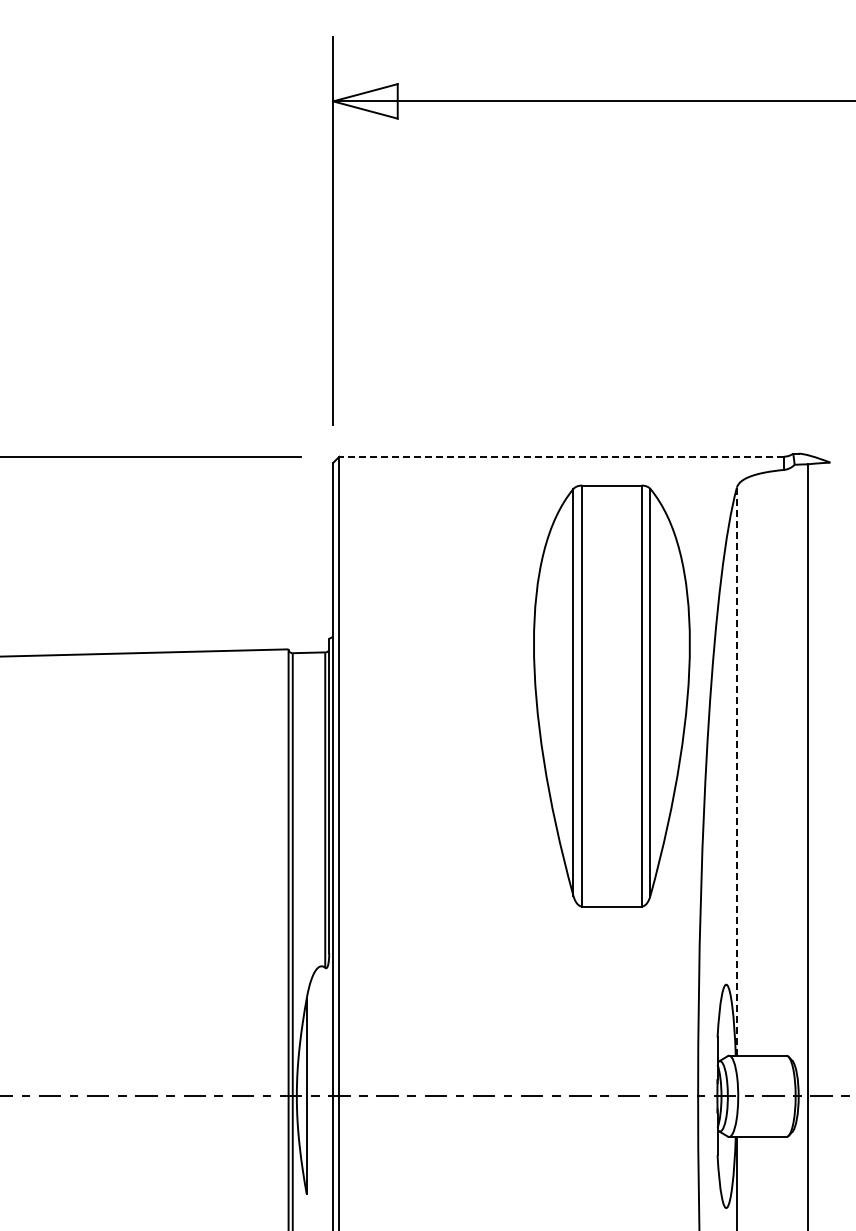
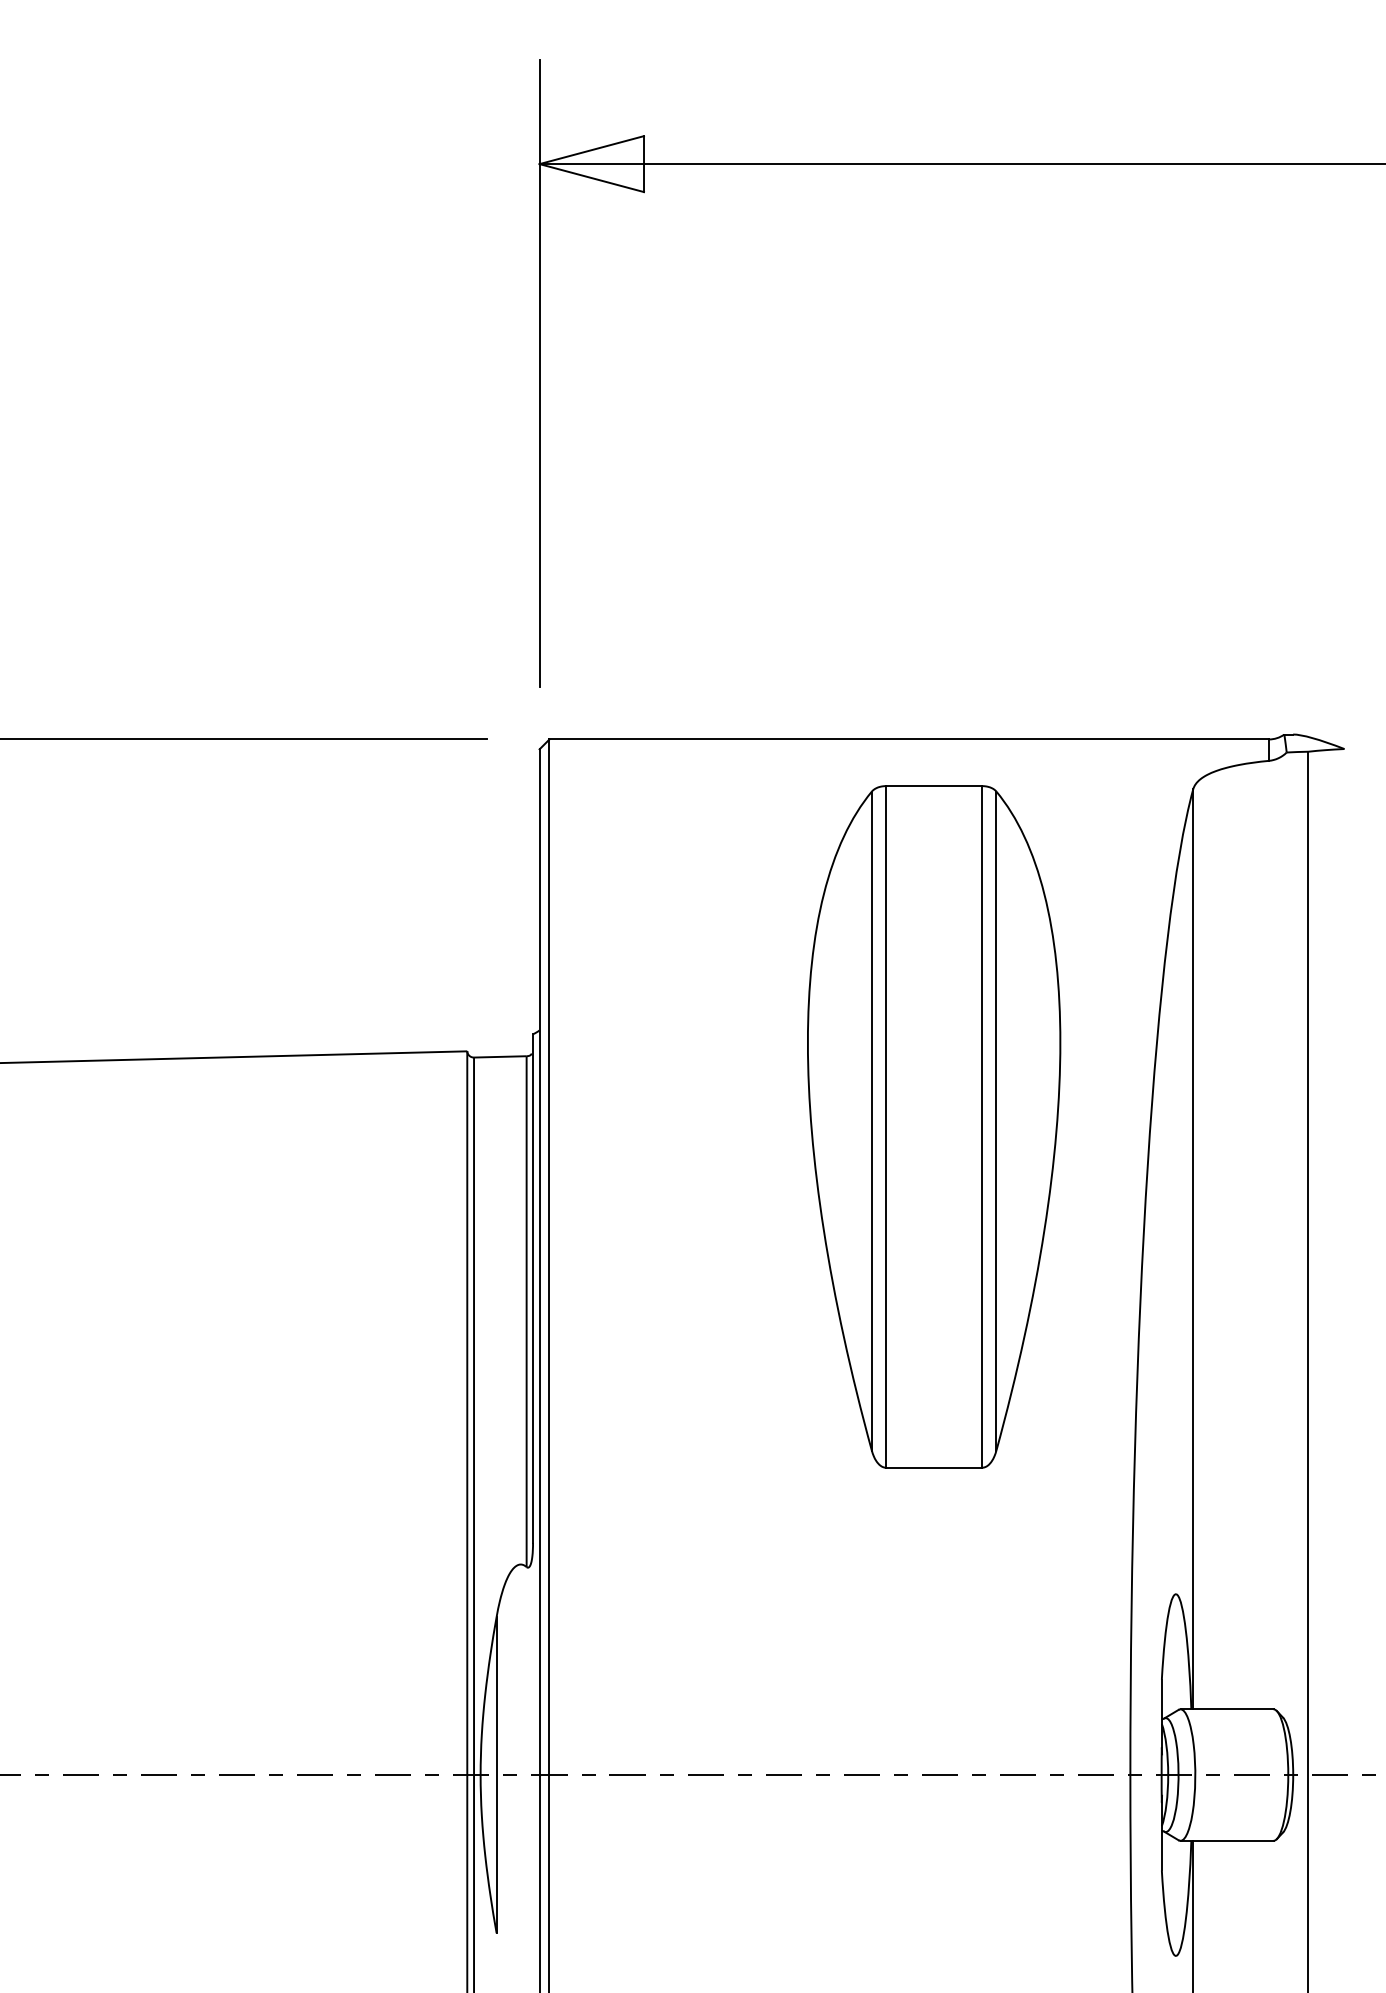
line: (561, 456) -> (909, 739), dashed -> solid
part: (611, 695) -> (933, 1126), moved
line: (736, 771) -> (1192, 1249), dashed -> solid

